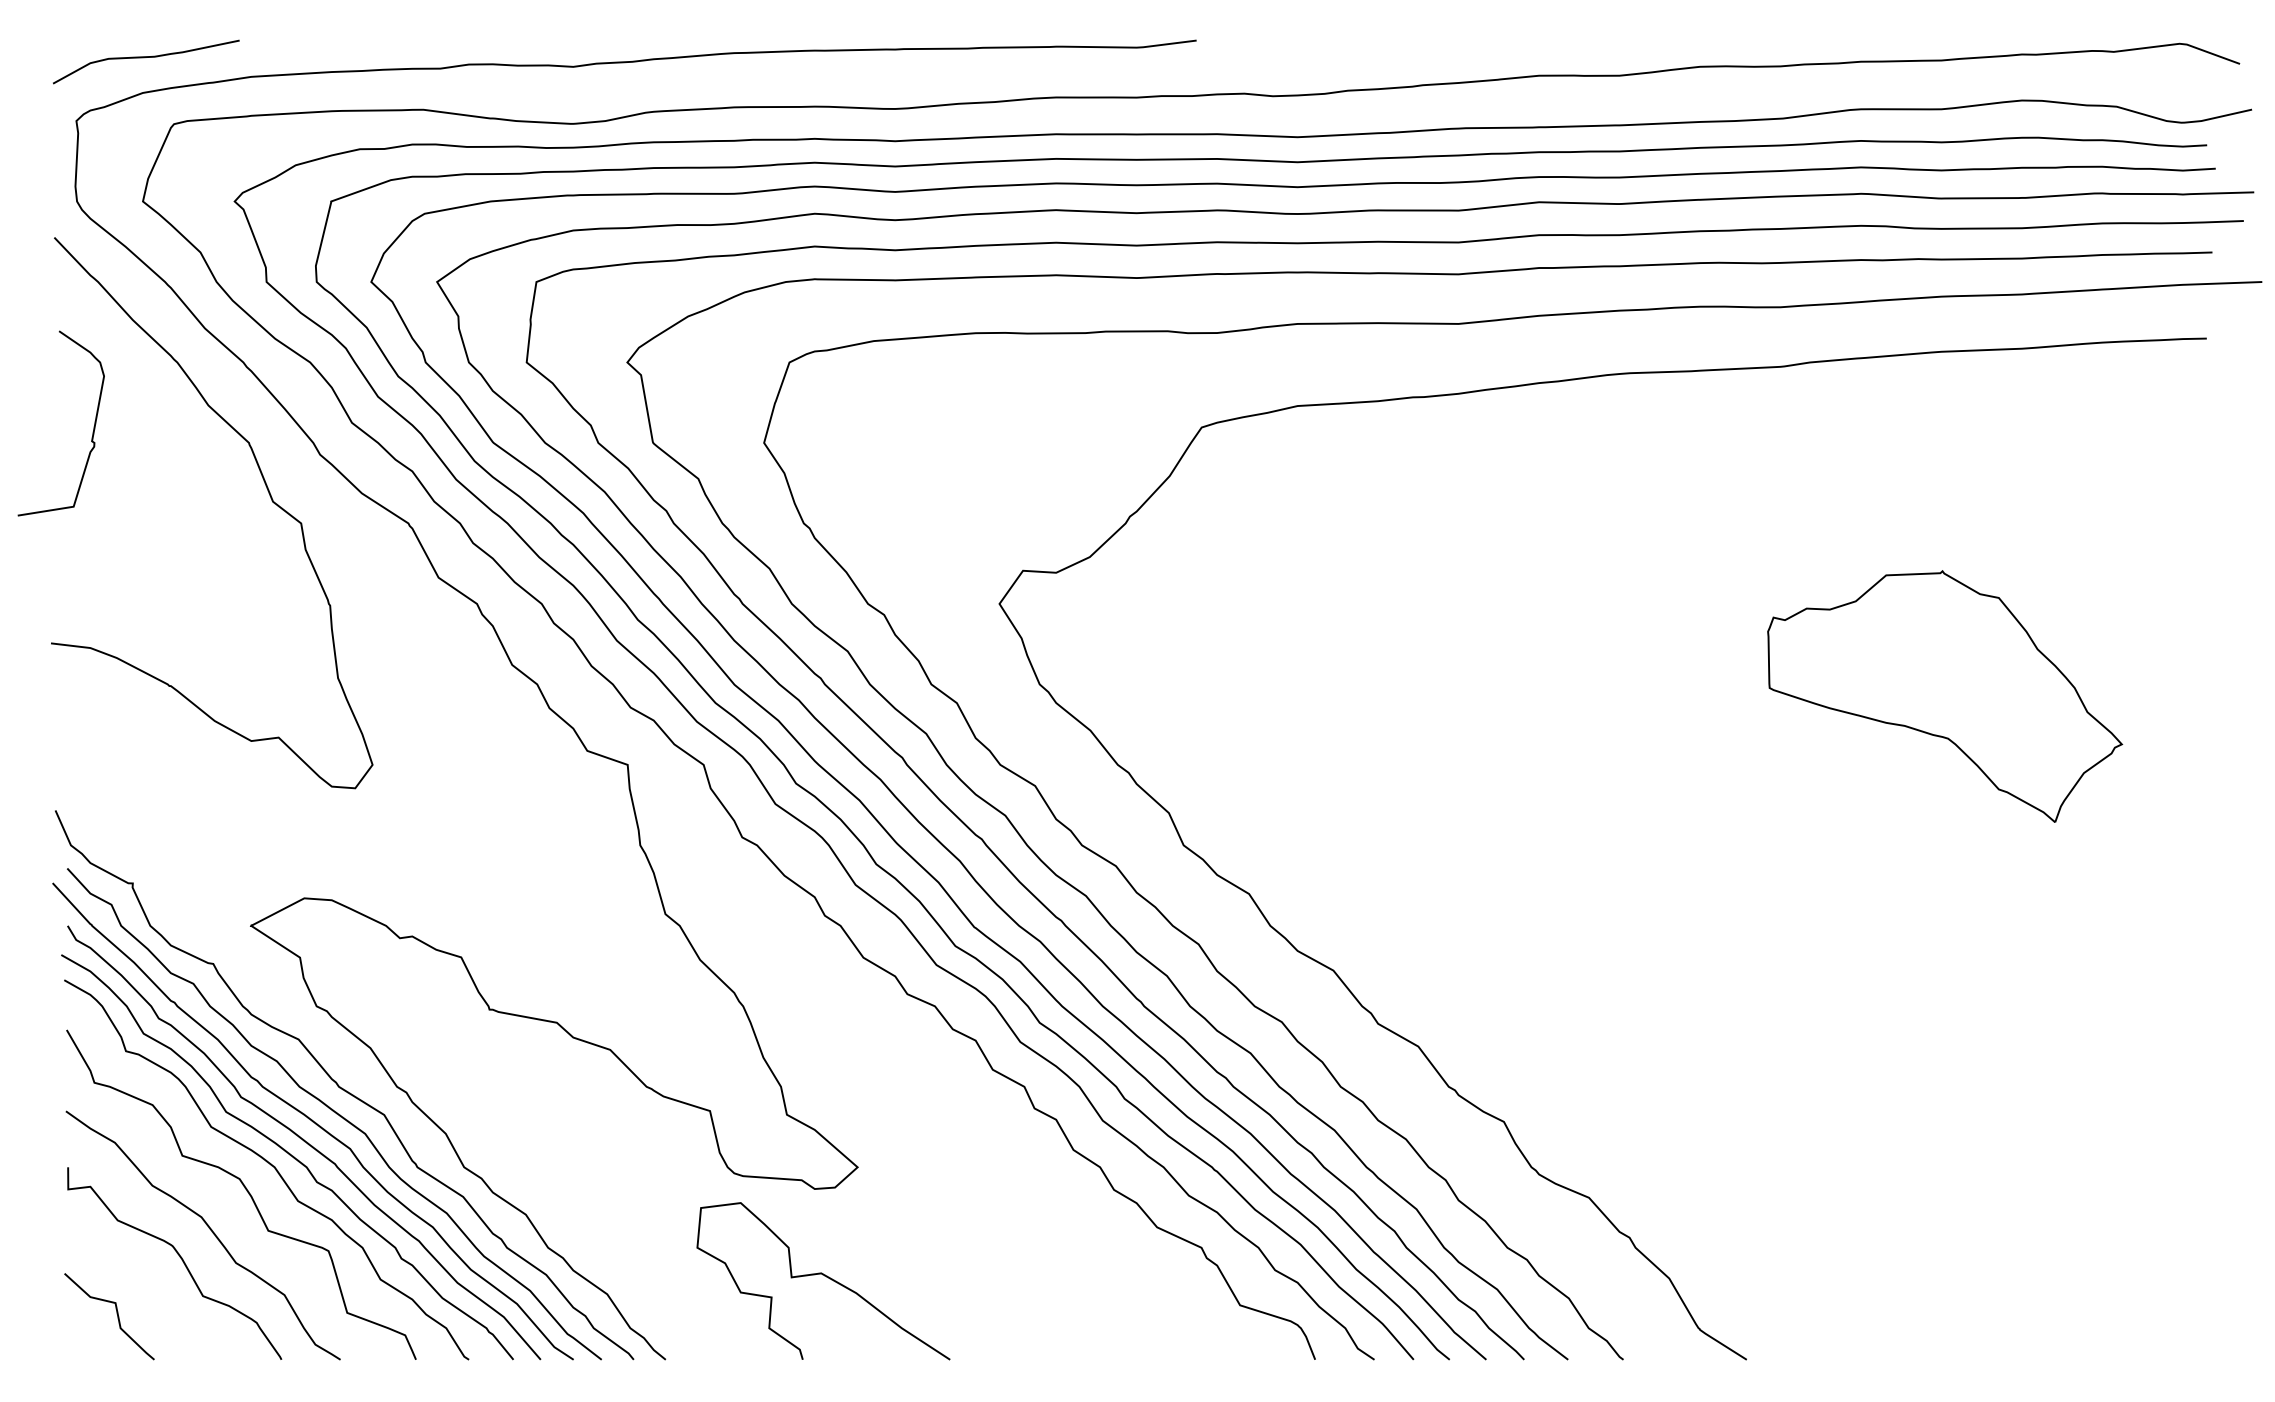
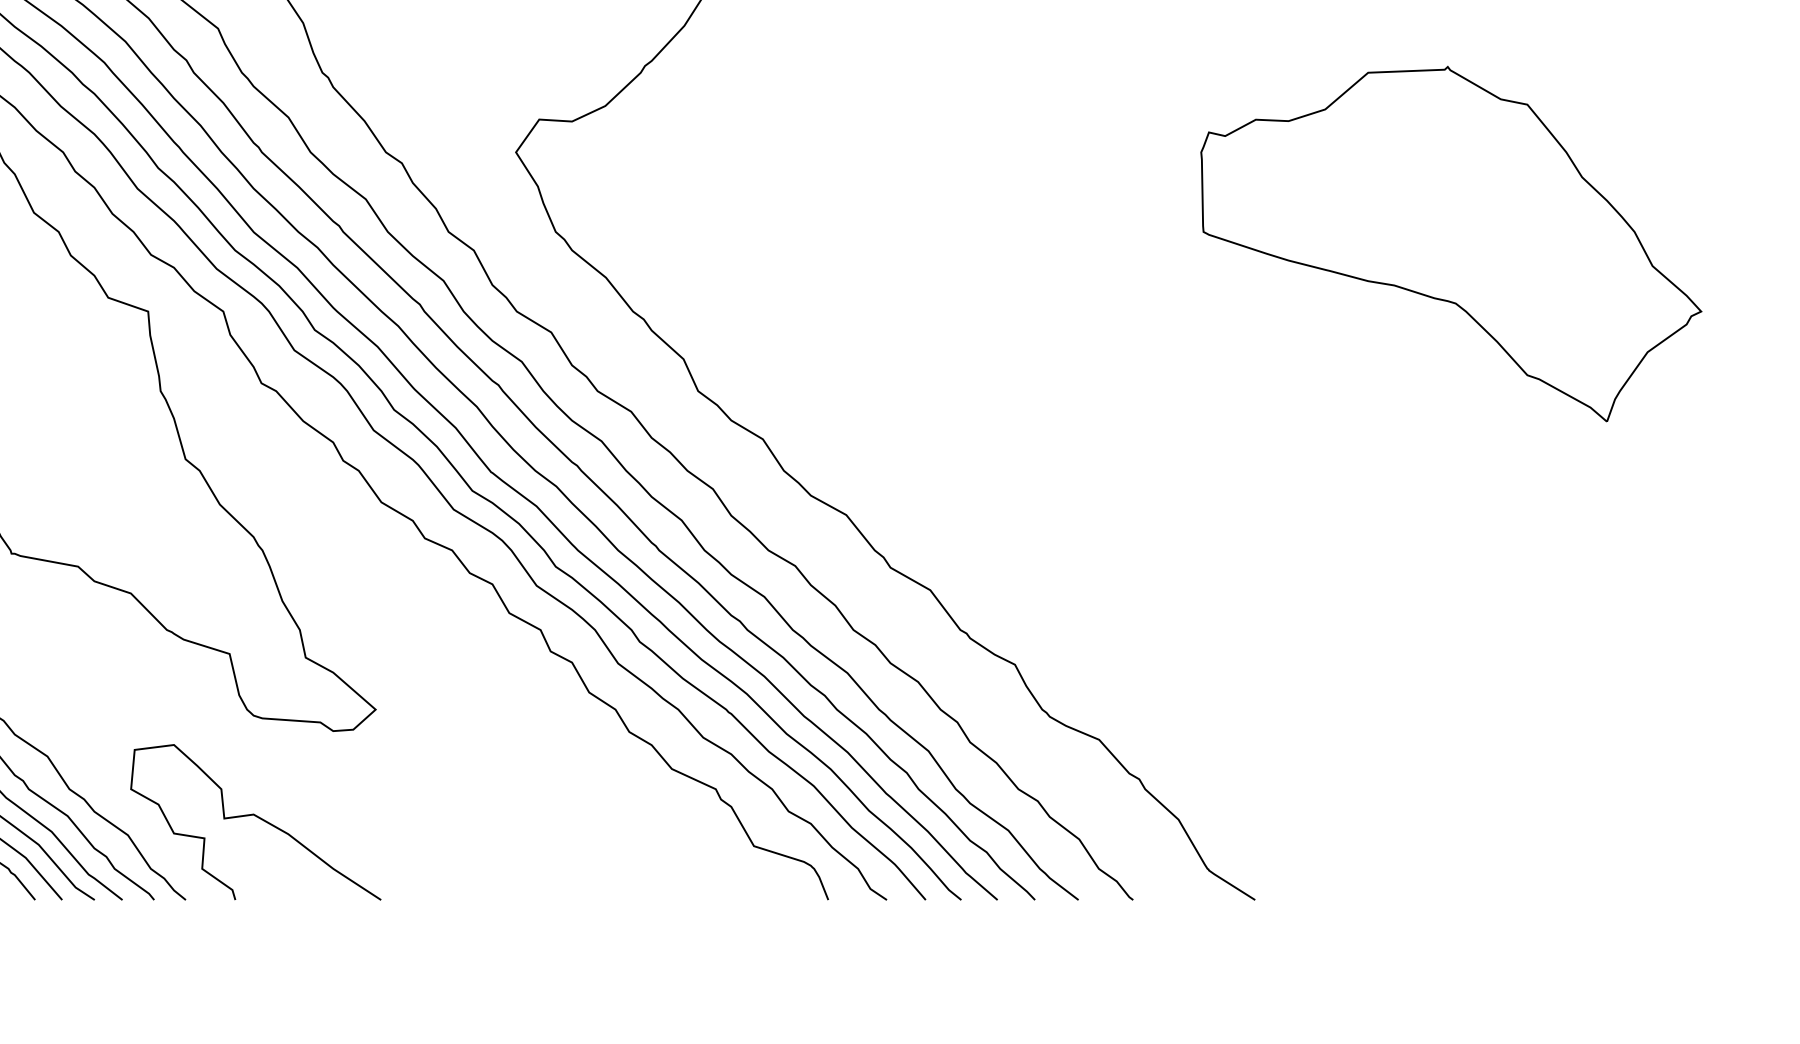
part: (1944, 696) -> (1450, 243), size x1.43
curve: (826, 1277) -> (258, 818), moved

